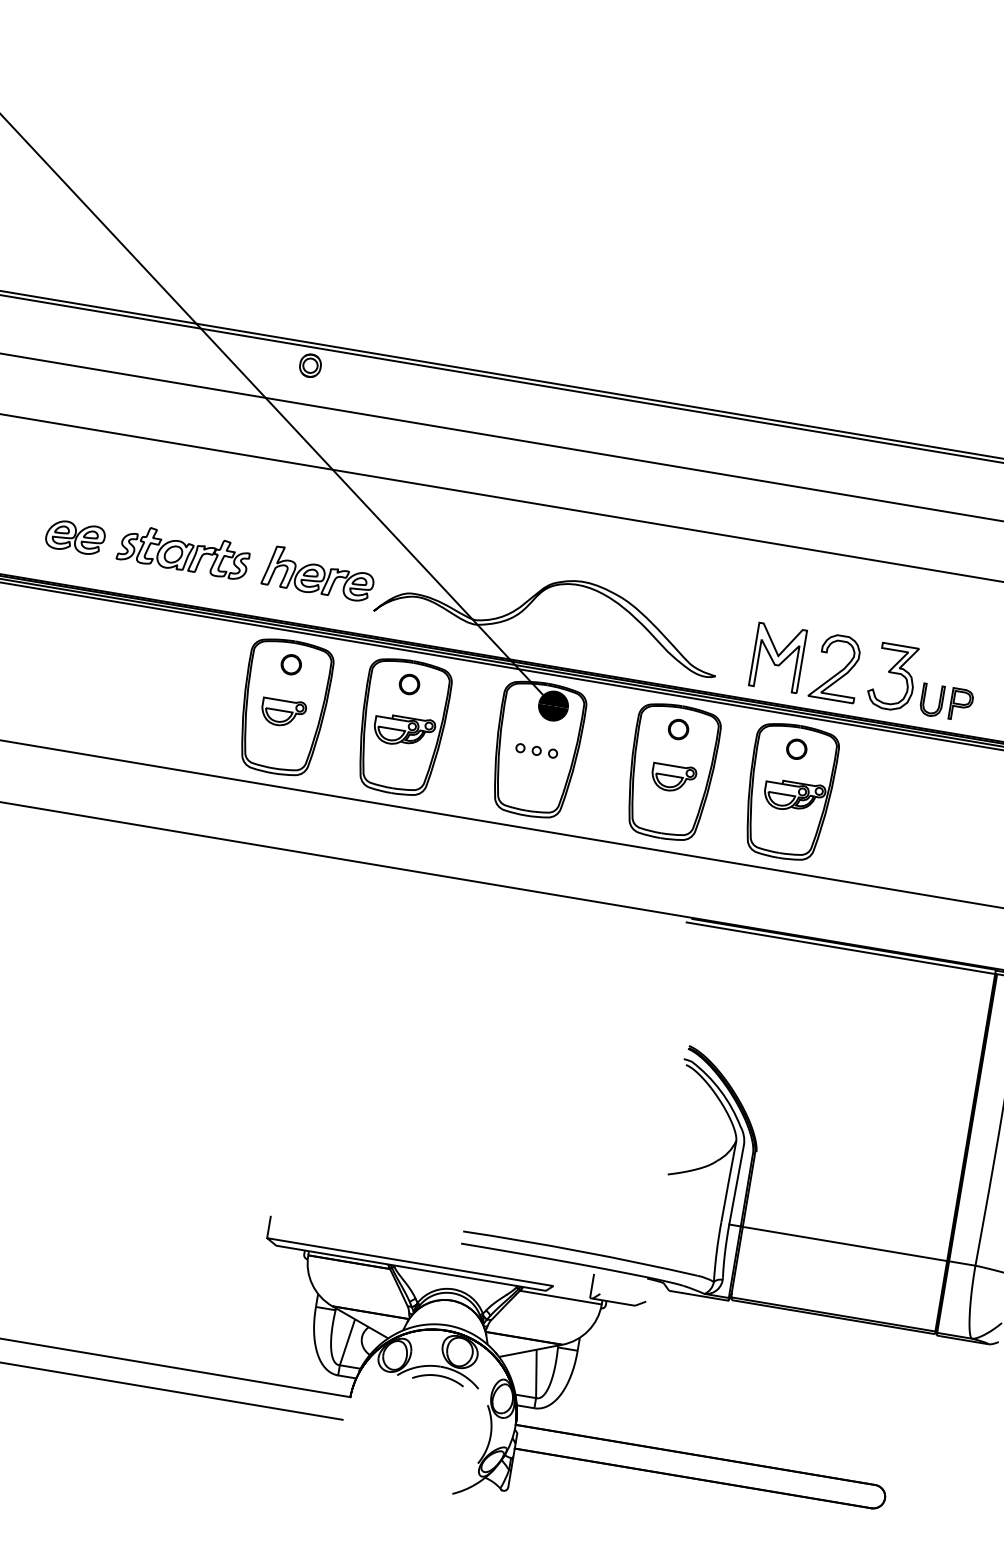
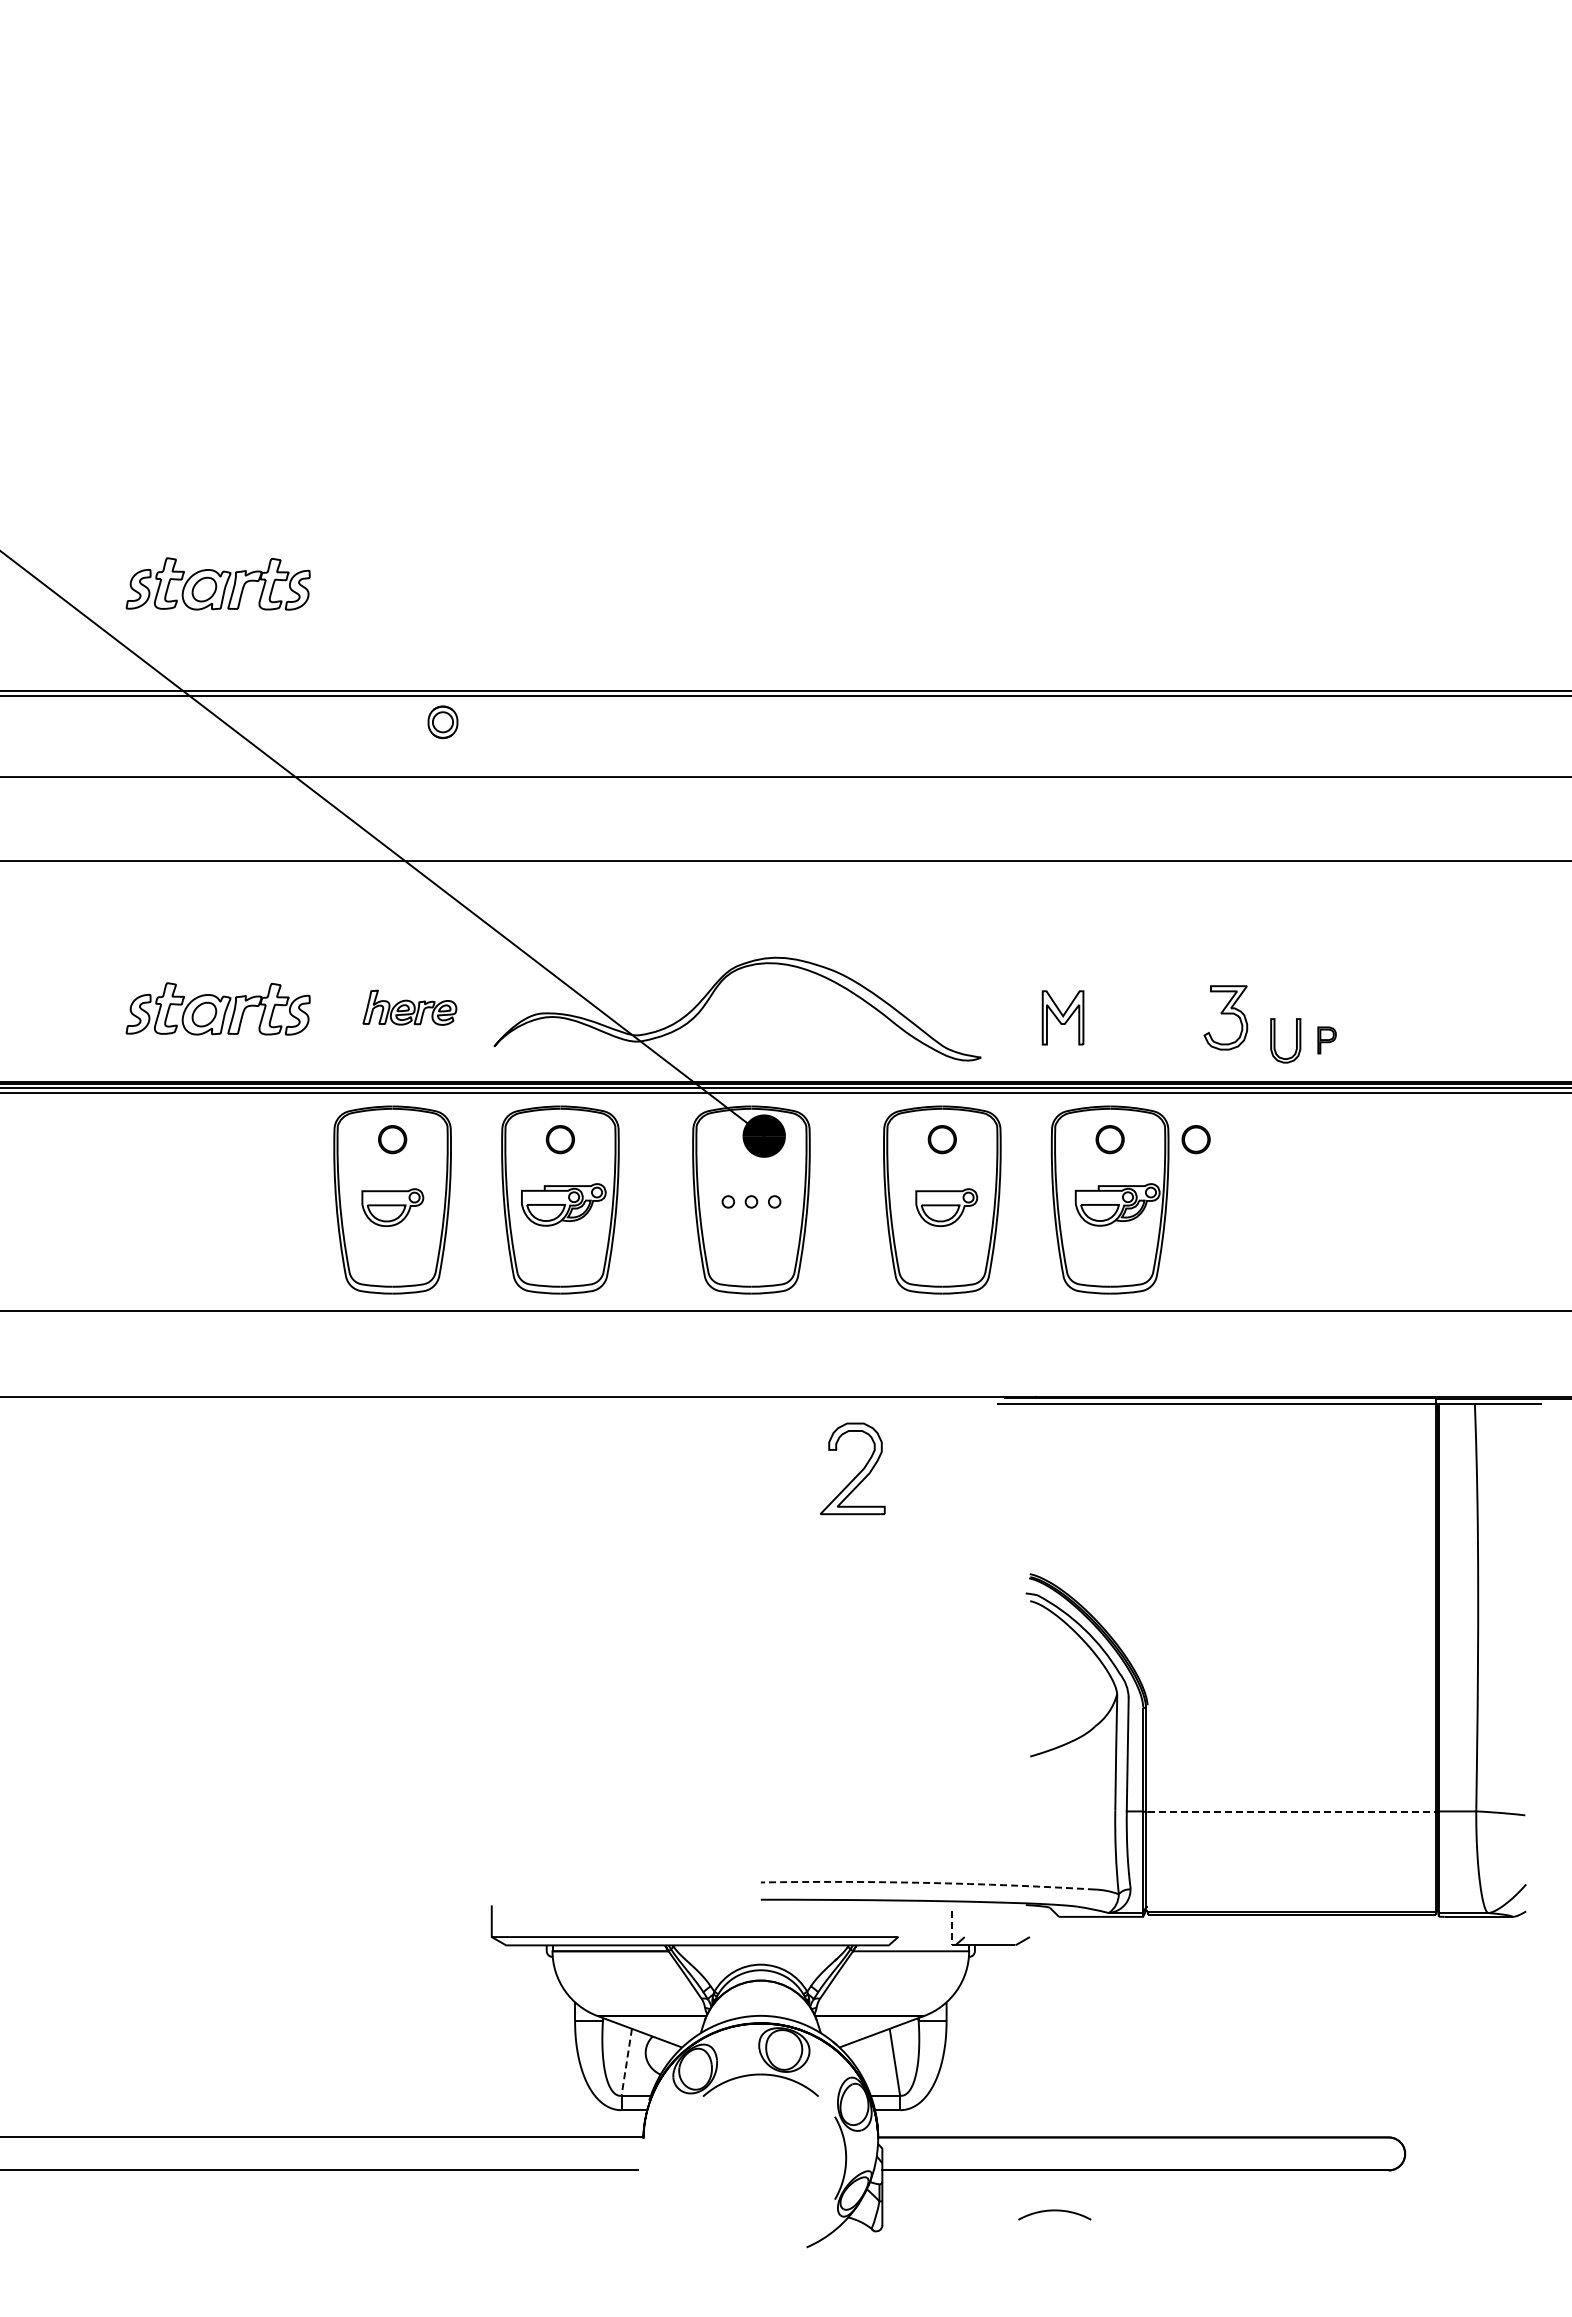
part: (233, 252) -> (217, 583), added
part: (310, 365) -> (442, 722), moved
part: (75, 537) -> (64, 1013), removed
part: (318, 573) -> (409, 1007), size x0.6
part: (777, 657) -> (1062, 1017), size x0.6
part: (840, 670) -> (859, 1471), moved
part: (892, 676) -> (1225, 1017), size x0.7
part: (960, 705) -> (1326, 1040), size x0.6
part: (856, 759) -> (1195, 1139), added
line: (846, 1244) -> (1292, 1811), solid -> dashed
arc: (580, 1251) -> (927, 1882), solid -> dashed
line: (592, 1286) -> (951, 1928), solid -> dashed
line: (347, 1342) -> (626, 2062), solid -> dashed
part: (438, 1378) -> (1054, 2214), moved

